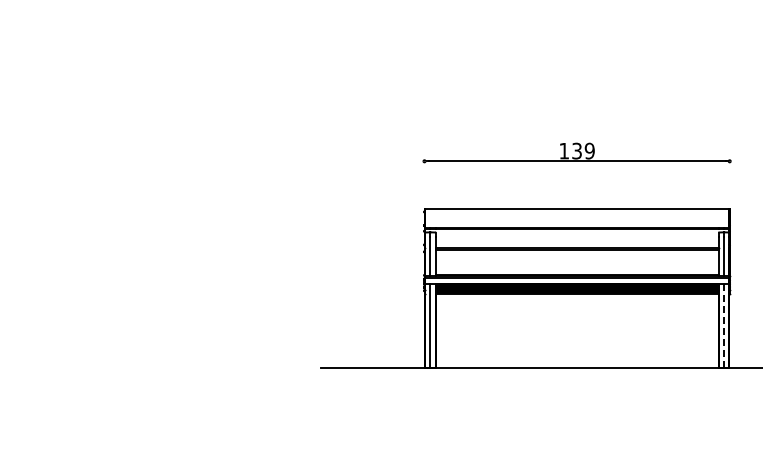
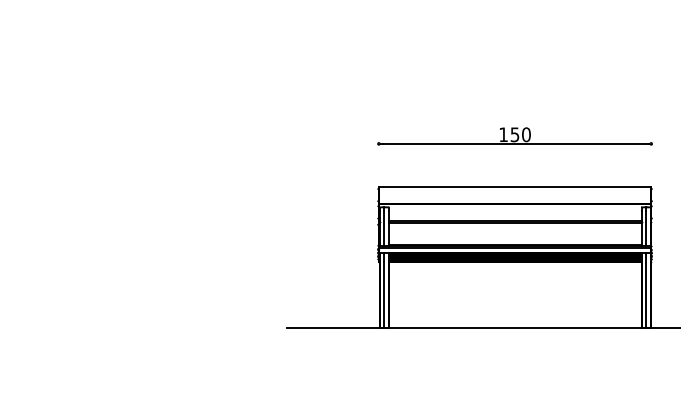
text: (583, 150) -> (520, 134), 139 -> 150
line: (724, 325) -> (646, 290), dashed -> solid

